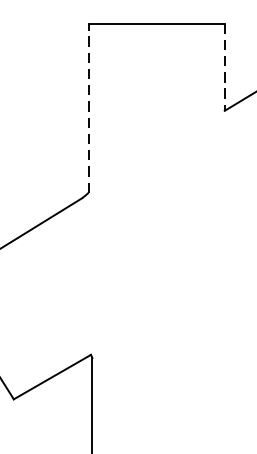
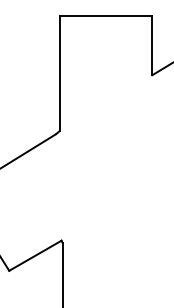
line: (225, 66) -> (152, 45), dashed -> solid
line: (87, 106) -> (59, 72), dashed -> solid

